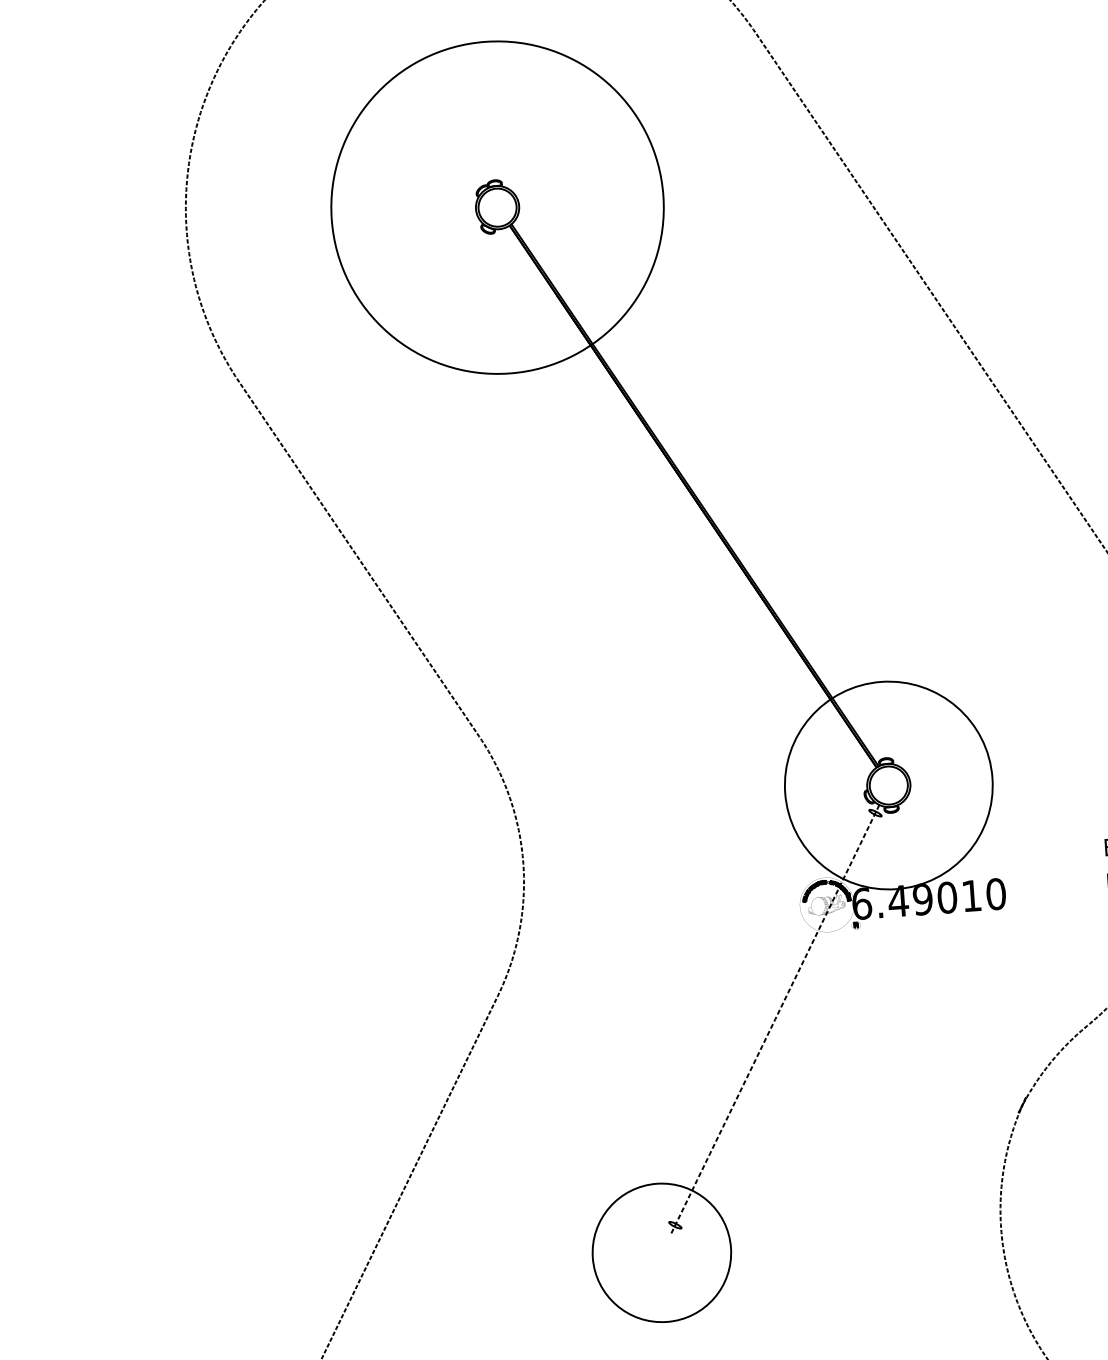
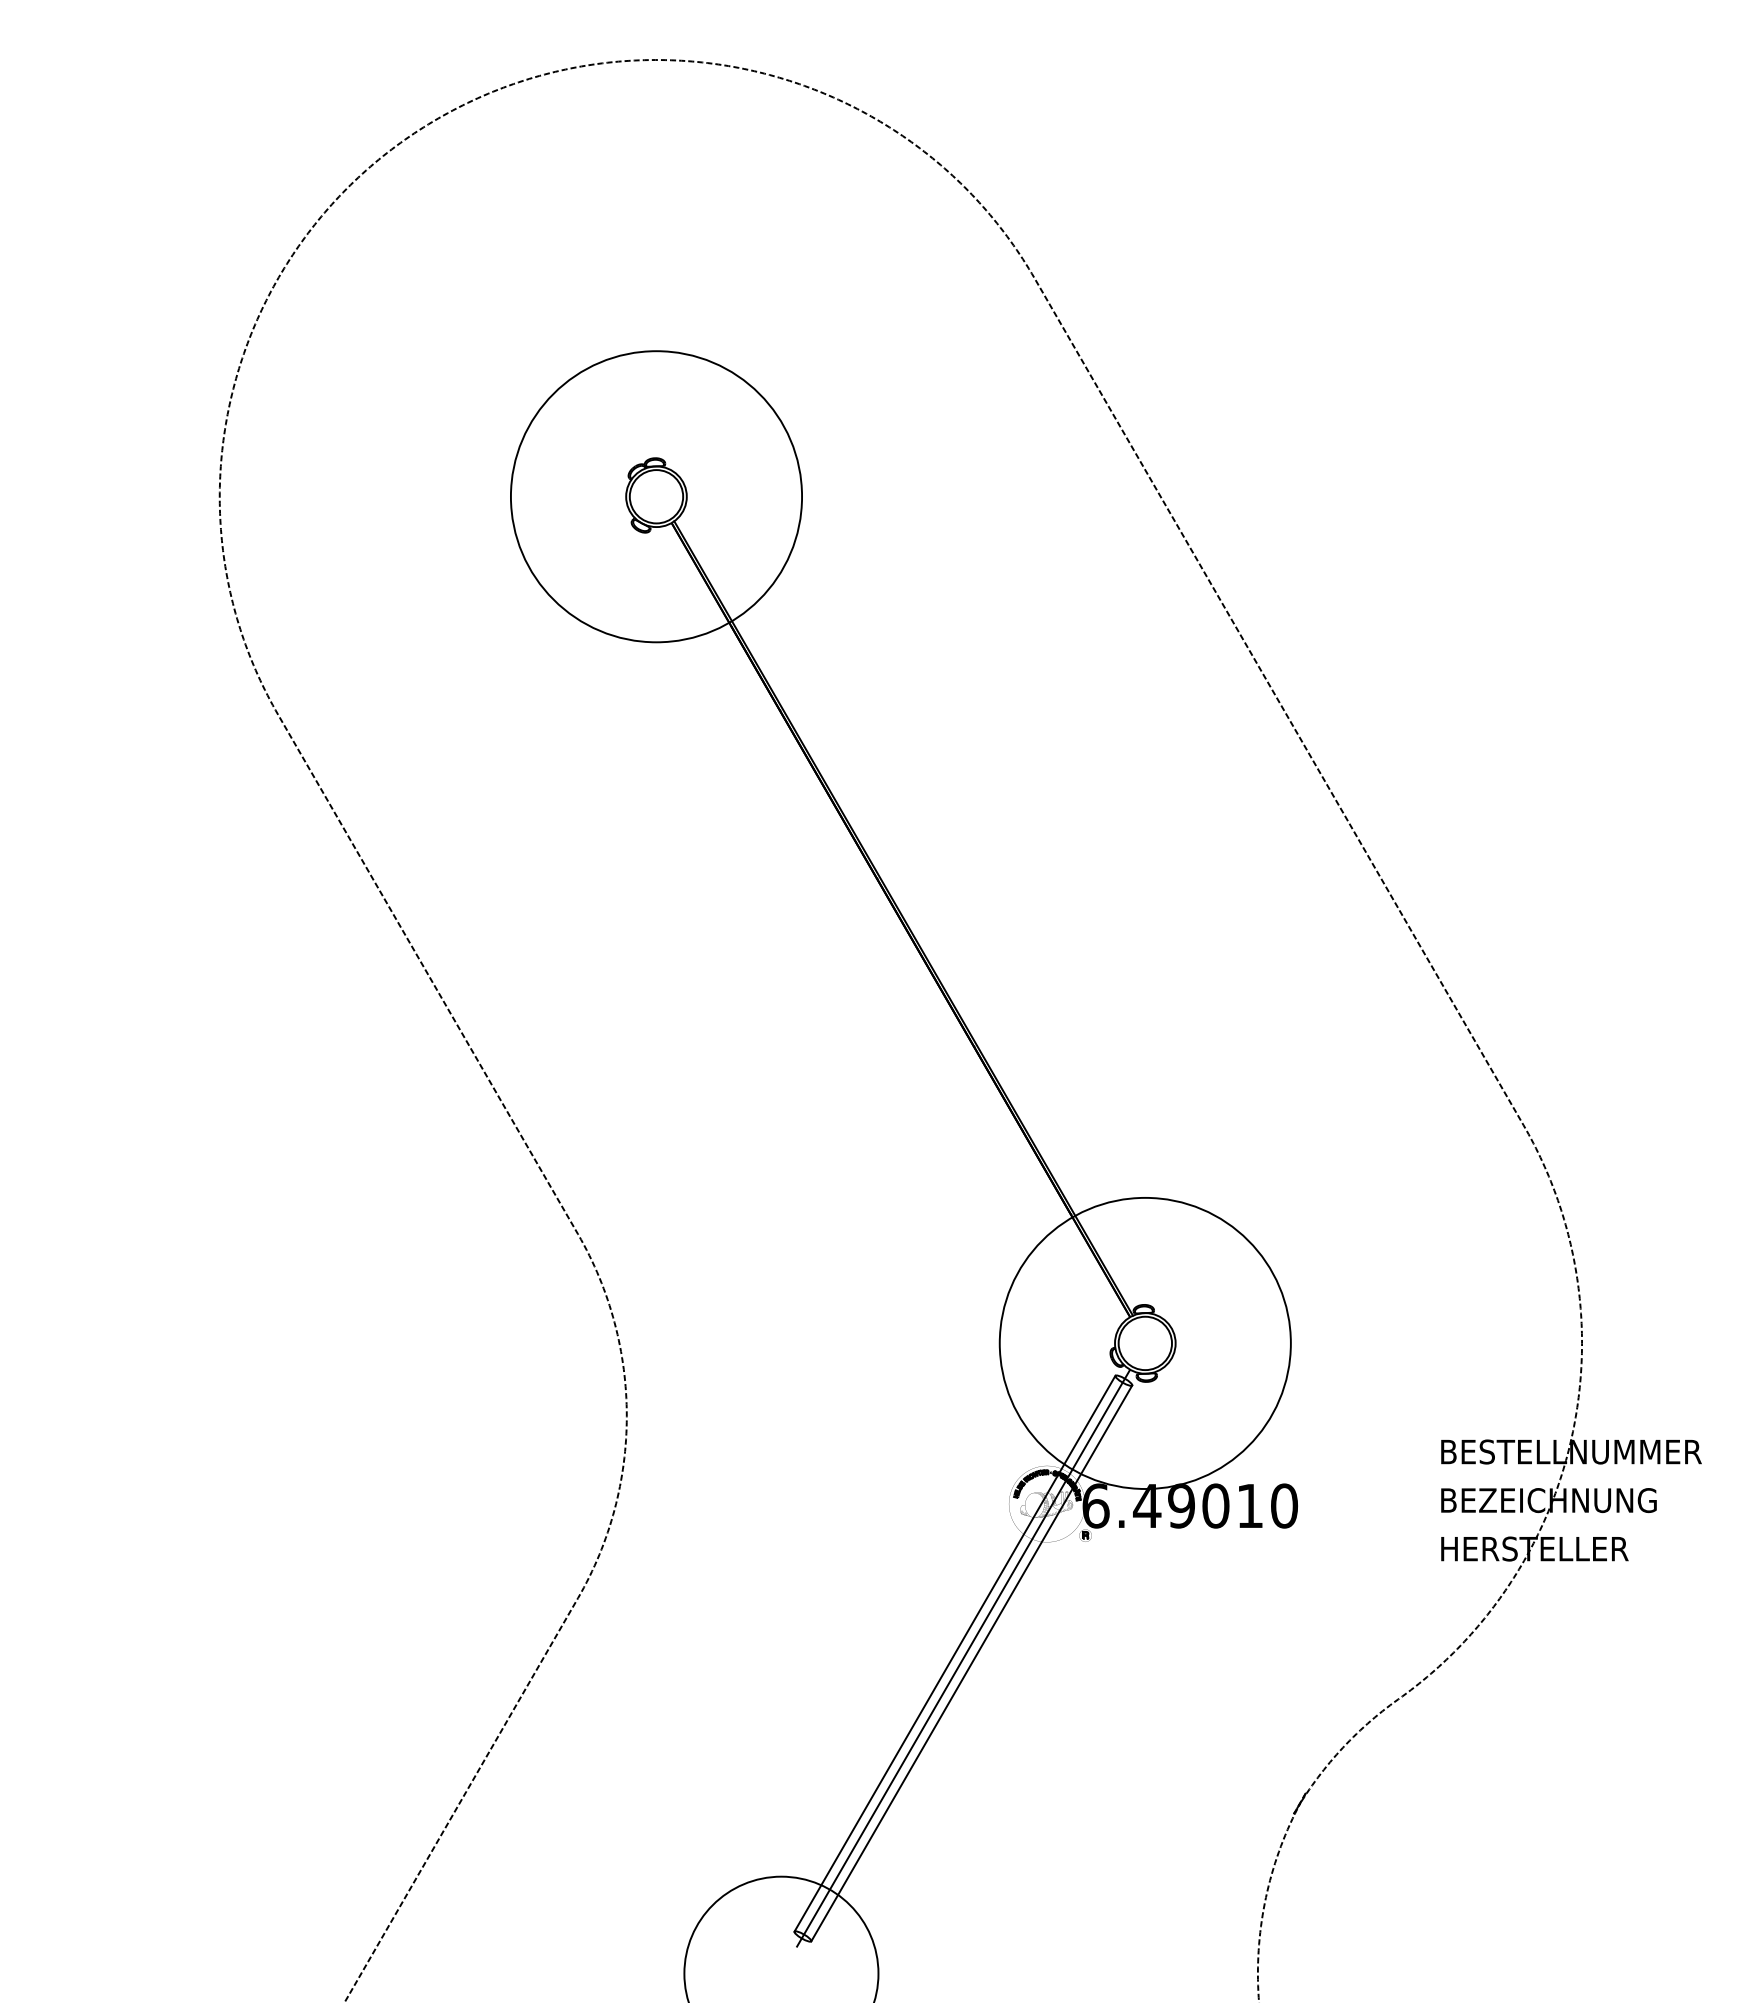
circle: (497, 207) -> (656, 496), size x0.62
line: (768, 1016) -> (954, 1653), added
arc: (775, 1019) -> (963, 1658), dashed -> solid
line: (781, 1022) -> (971, 1663), added

